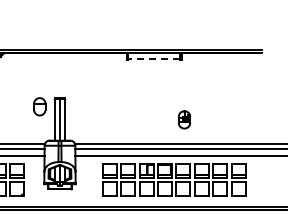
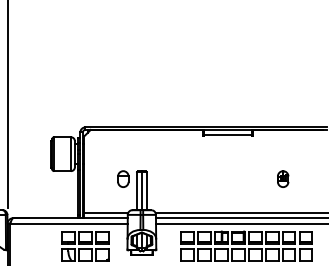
line: (154, 59) -> (228, 135), dashed -> solid
part: (184, 119) -> (283, 178), moved

